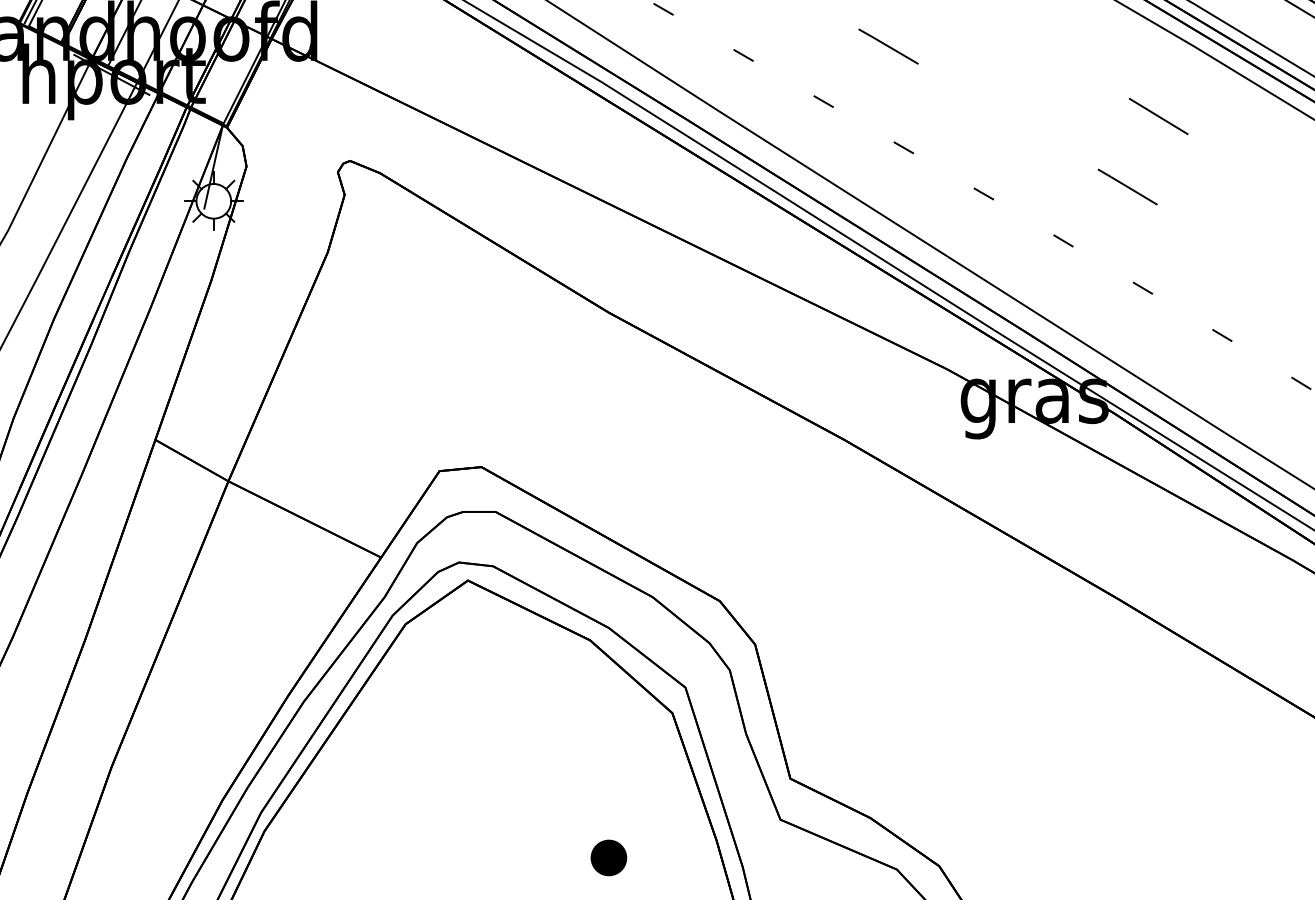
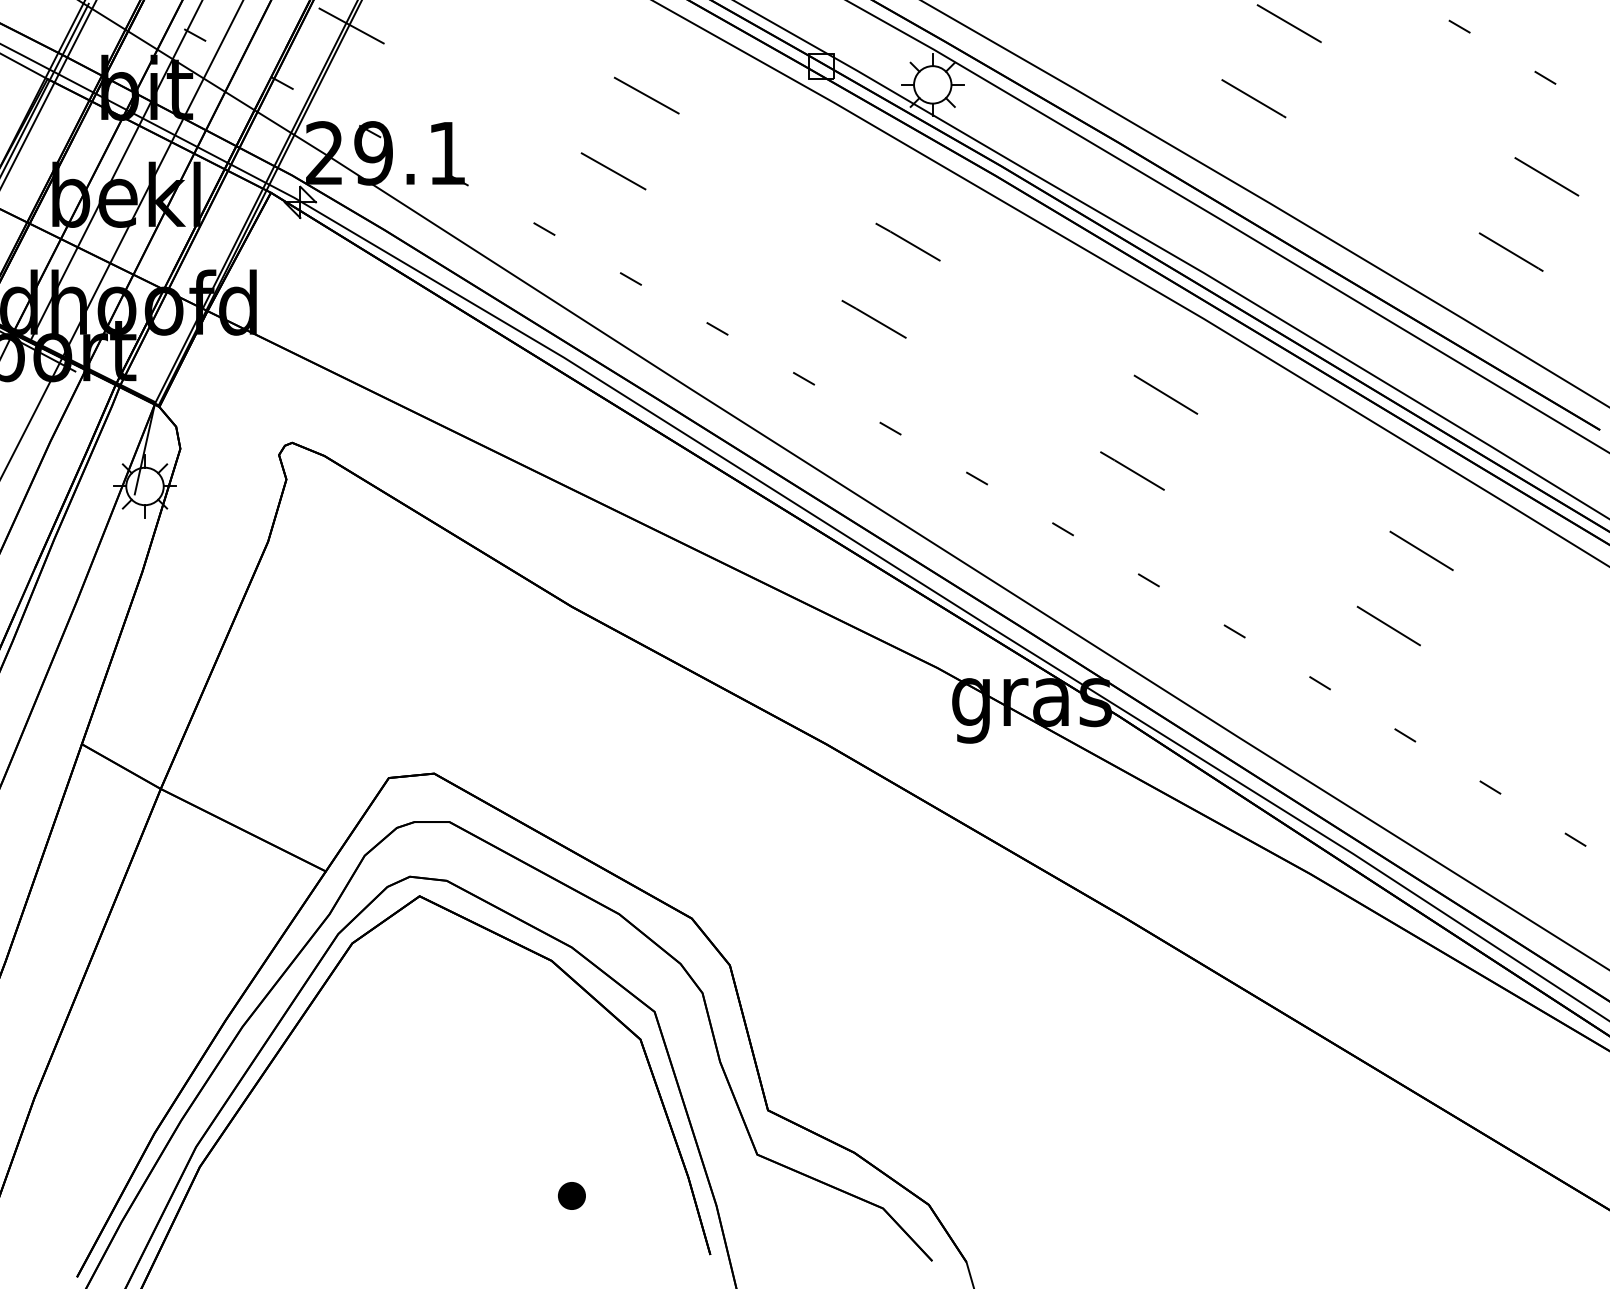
part: (608, 857) -> (571, 1195), size x0.7

